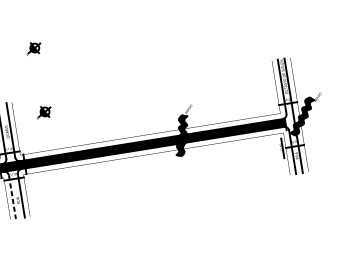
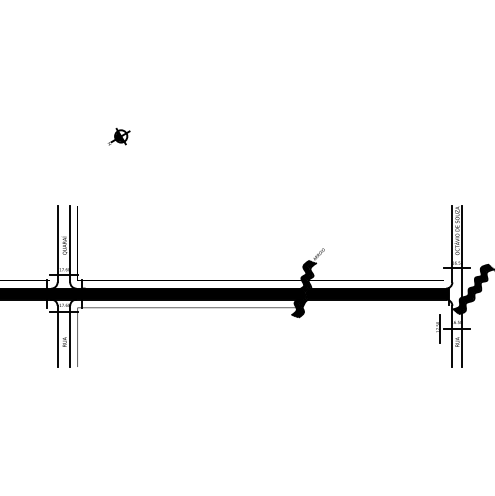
part: (43, 112) -> (118, 226), removed
line: (12, 197) -> (57, 336), dashed -> solid

